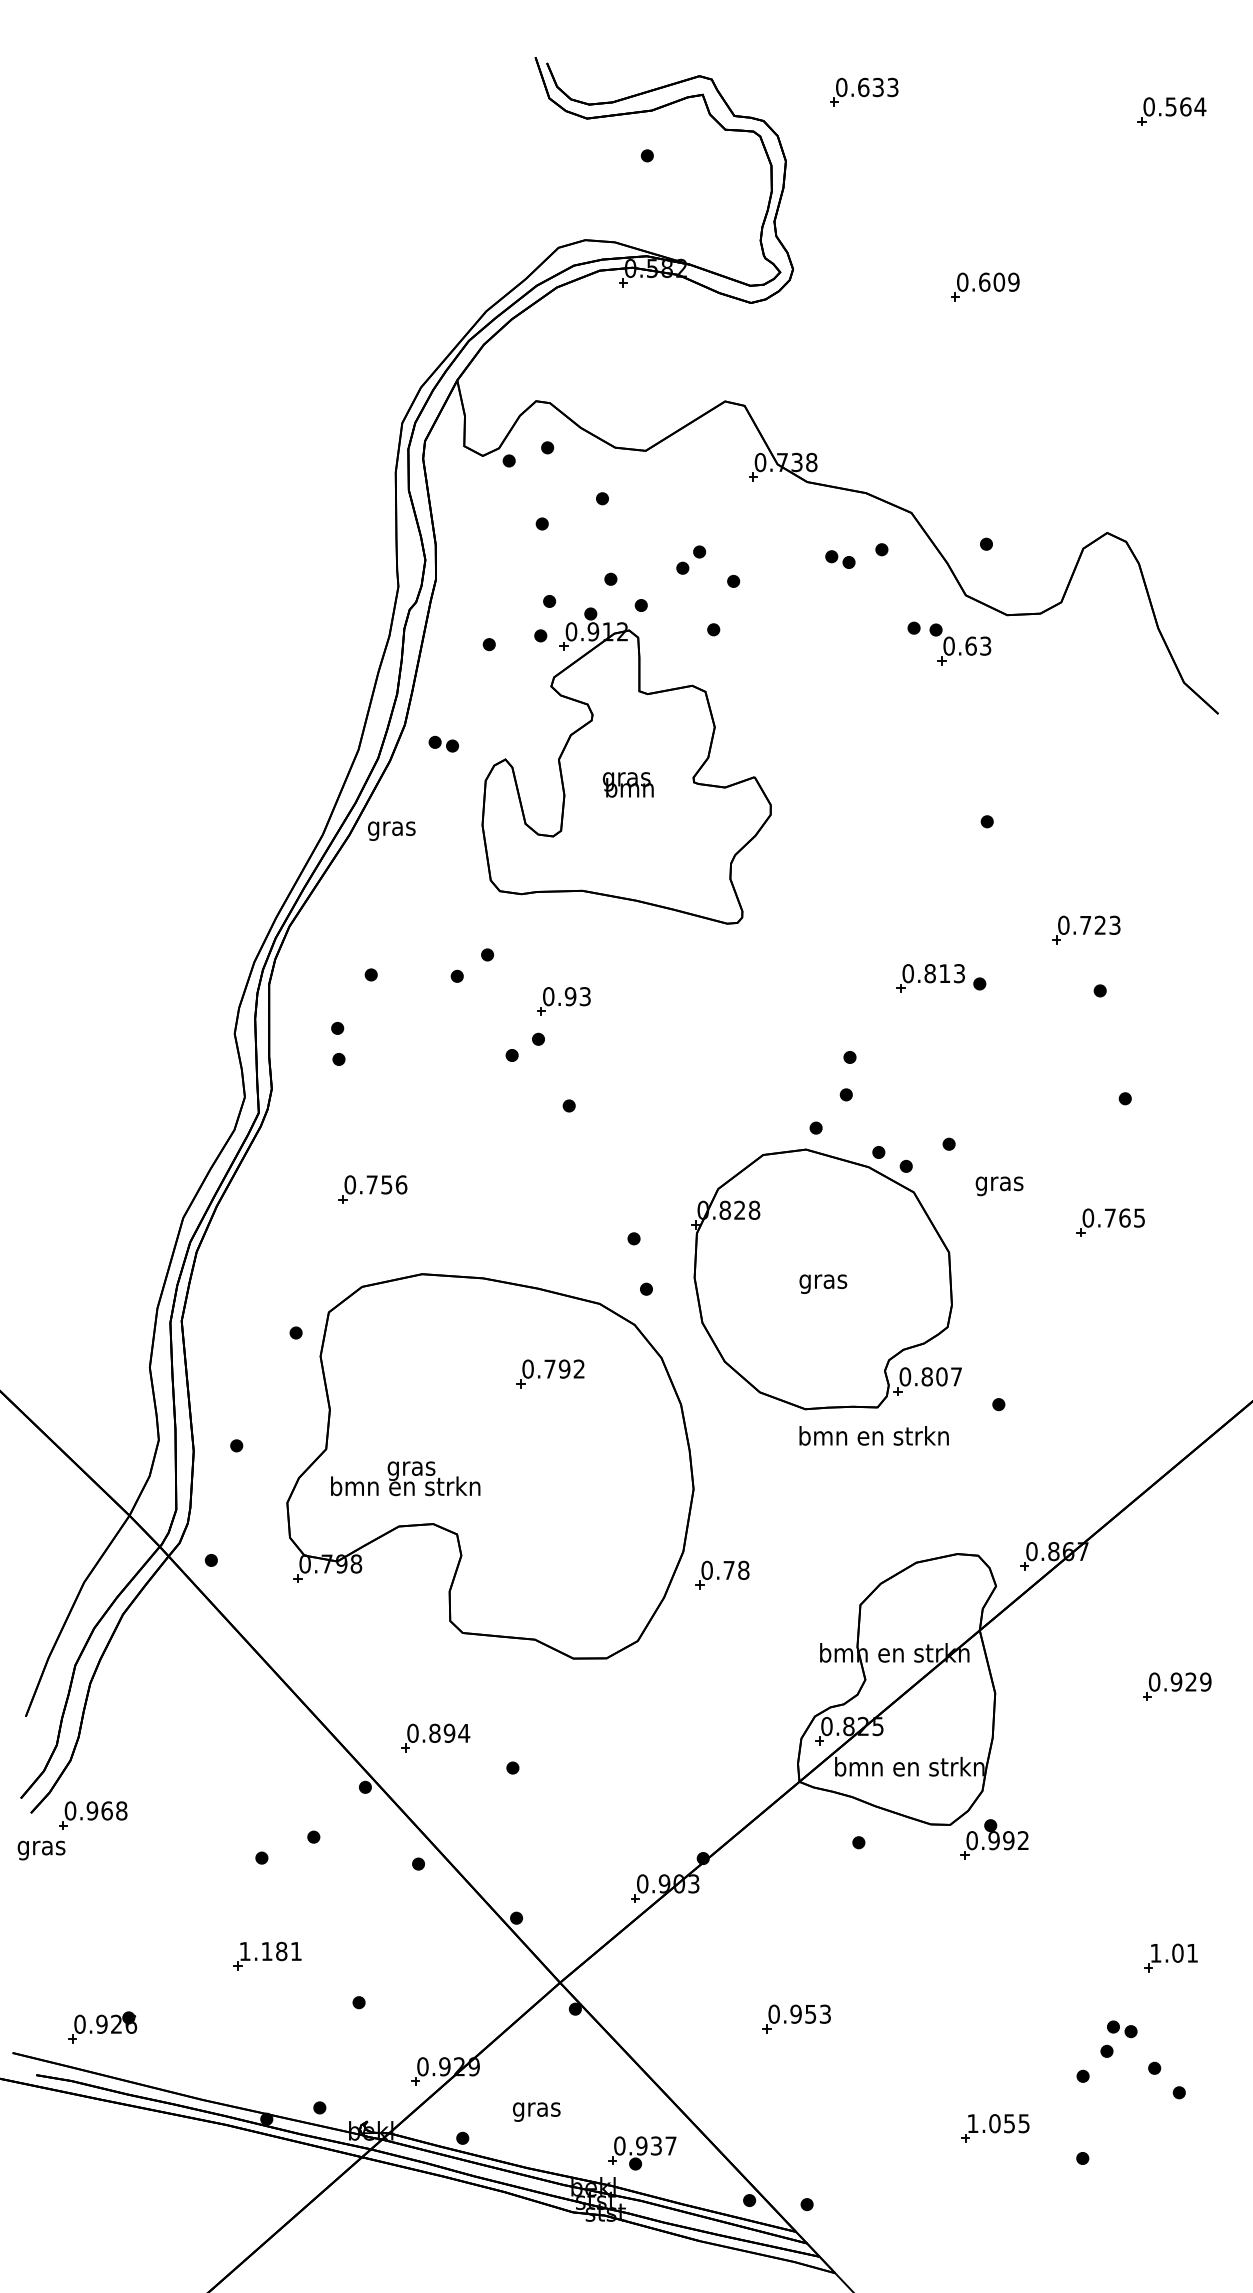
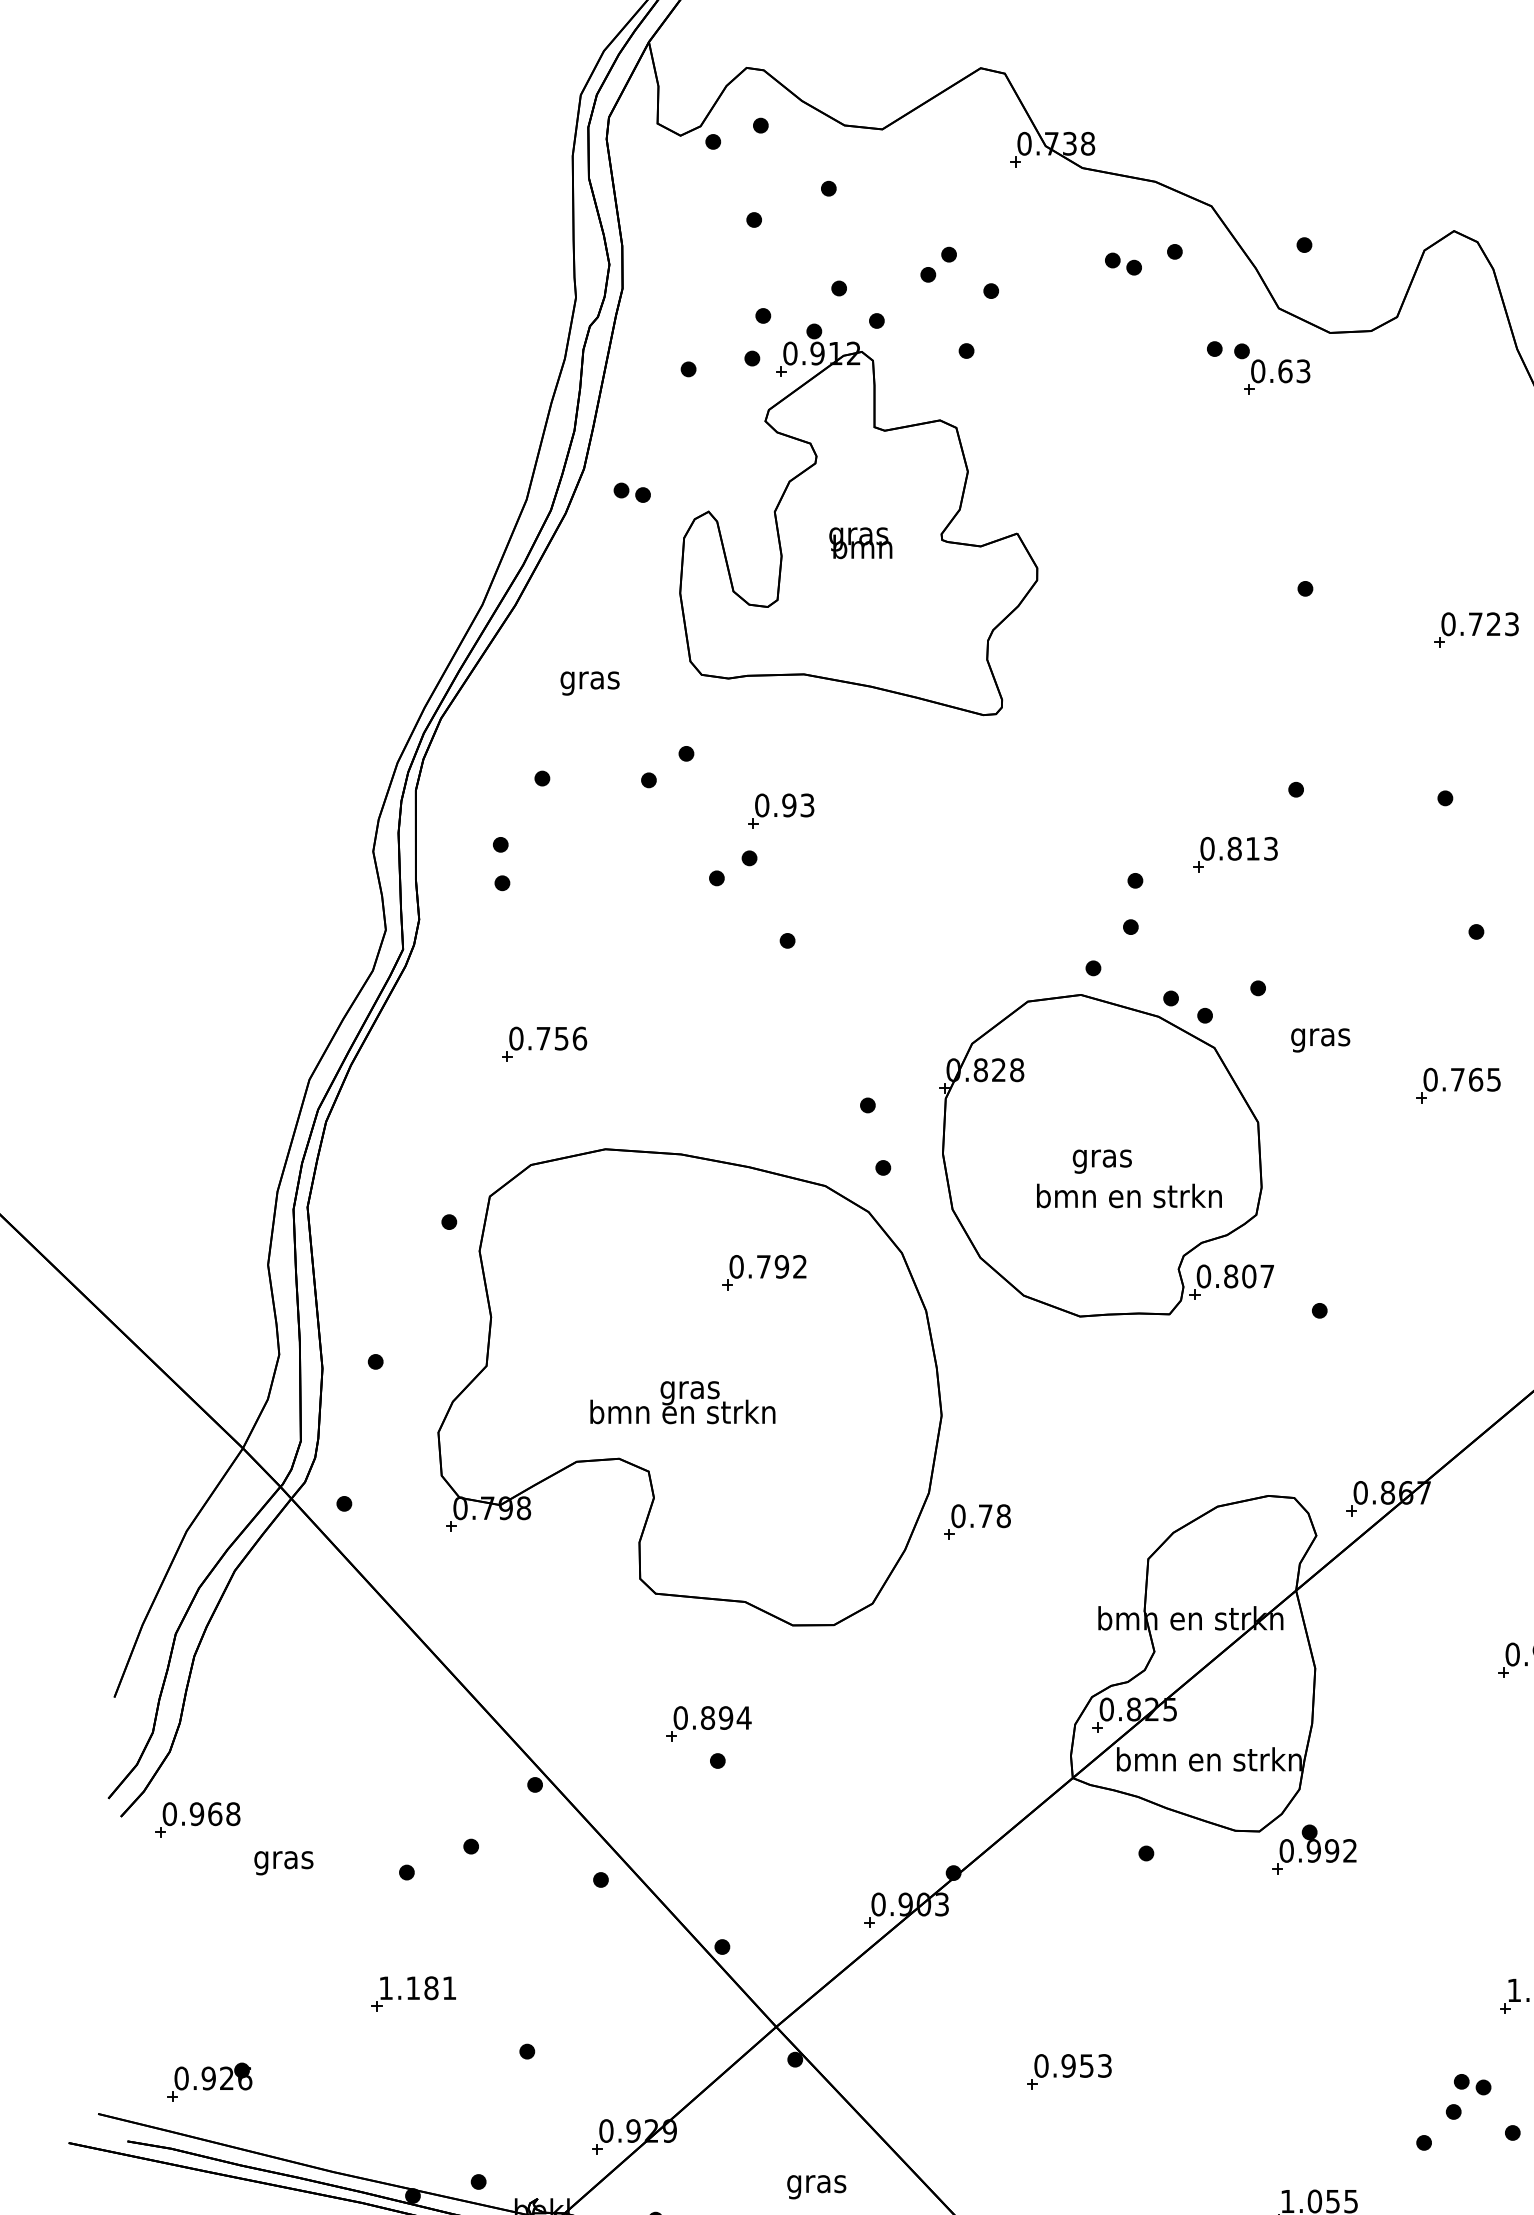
text: (391, 830) -> (589, 682), moved
part: (1086, 929) -> (1476, 629), moved
part: (930, 978) -> (1235, 854), moved
text: (873, 1435) -> (1128, 1195), moved
text: (405, 1478) -> (682, 1402), moved
part: (435, 1737) -> (708, 1723), moved
text: (41, 1850) -> (283, 1863), moved
text: (536, 2111) -> (816, 2186), moved

